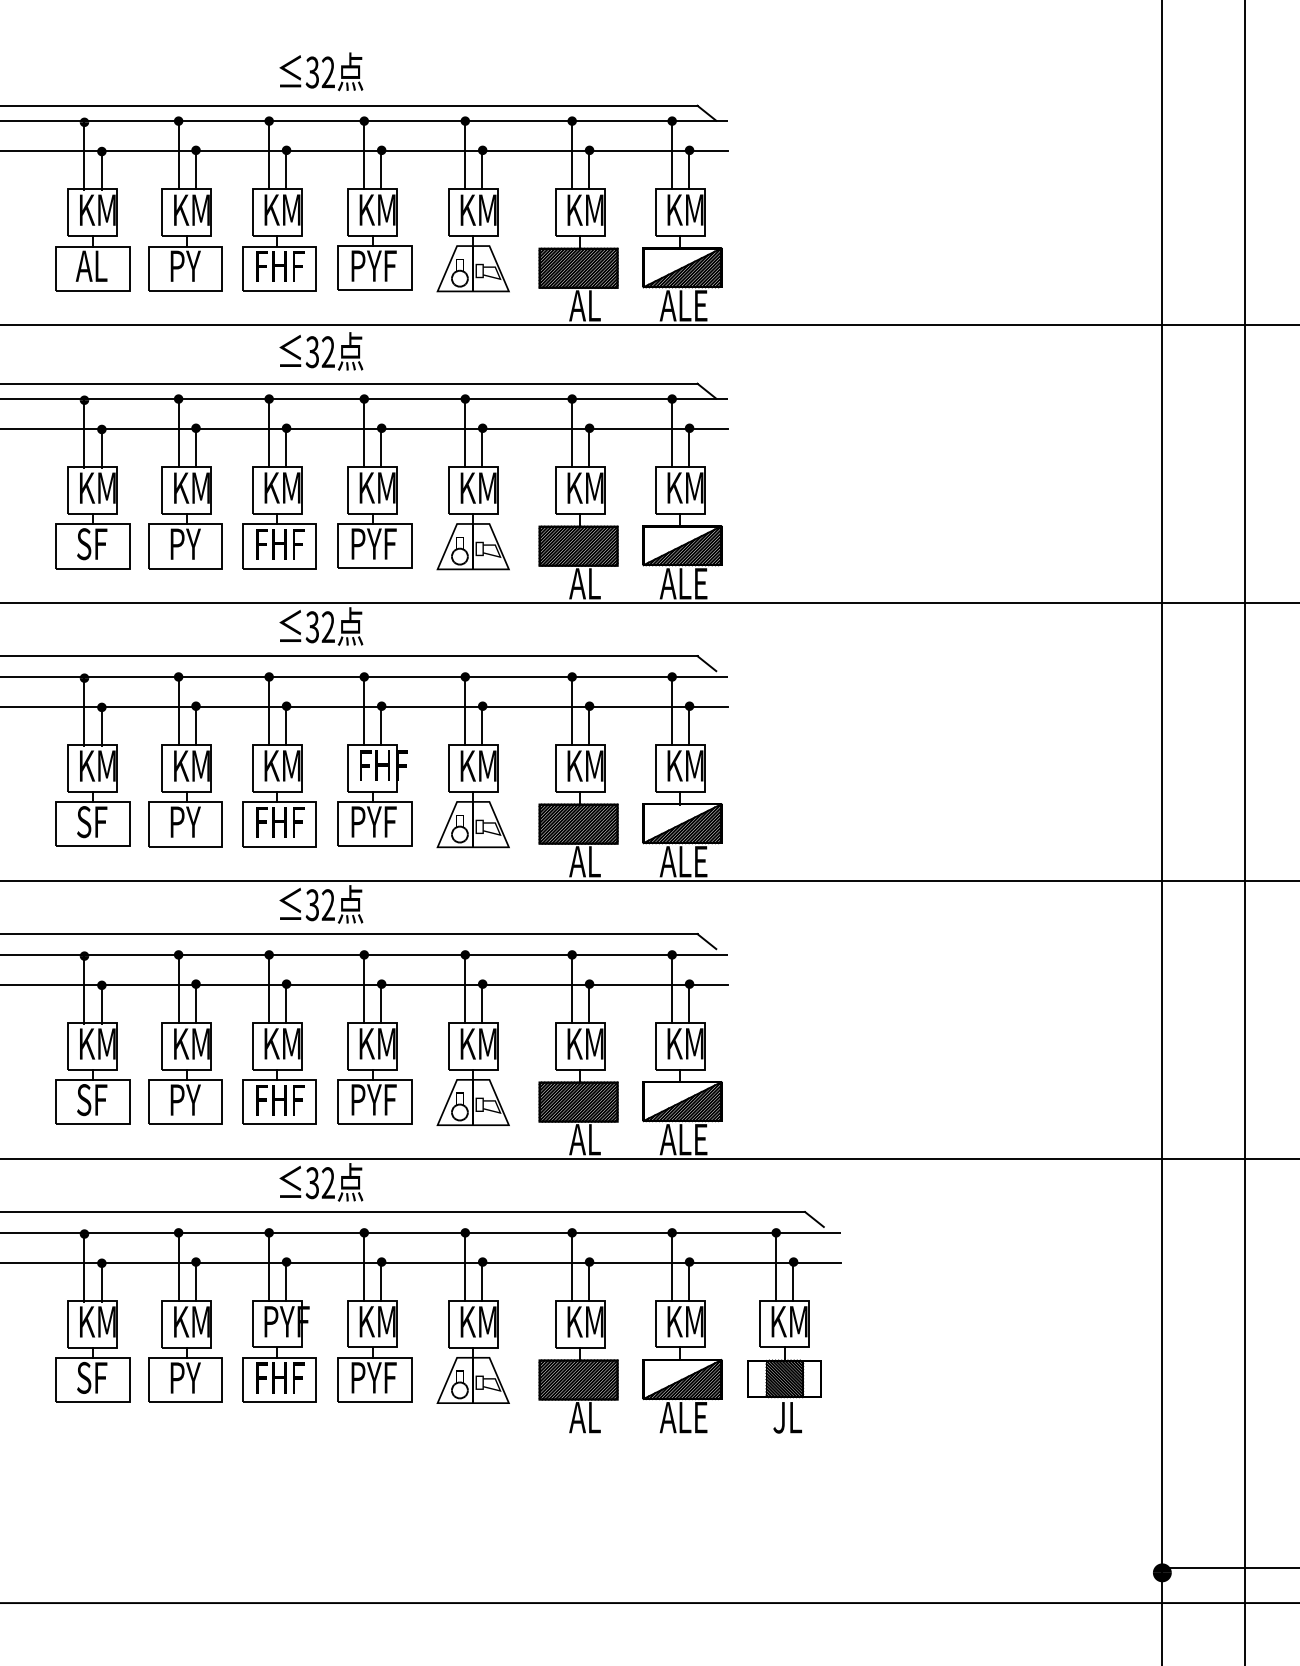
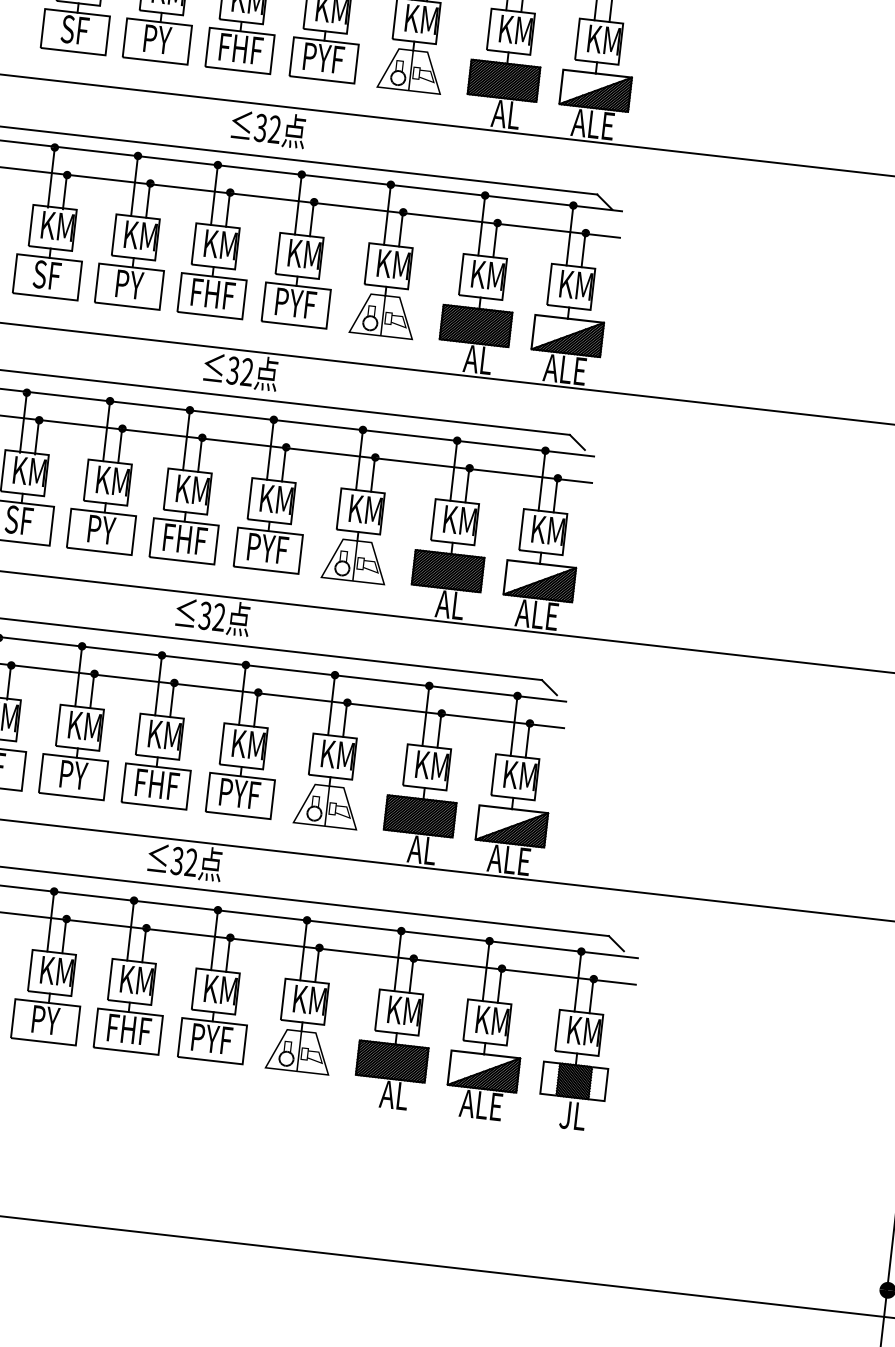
text: (91, 266) -> (74, 30), AL -> SF
text: (383, 765) -> (281, 499), FHF -> KM
text: (288, 1321) -> (142, 980), PYF -> KM

